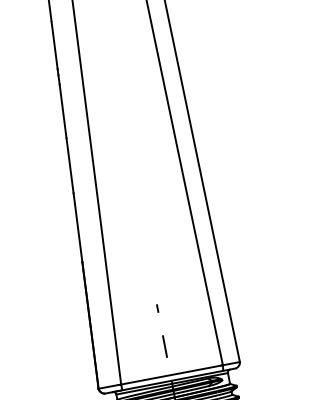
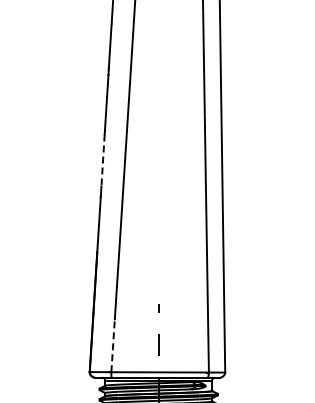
line: (70, 166) -> (103, 161), solid -> dashed
line: (118, 356) -> (113, 345), solid -> dashed

